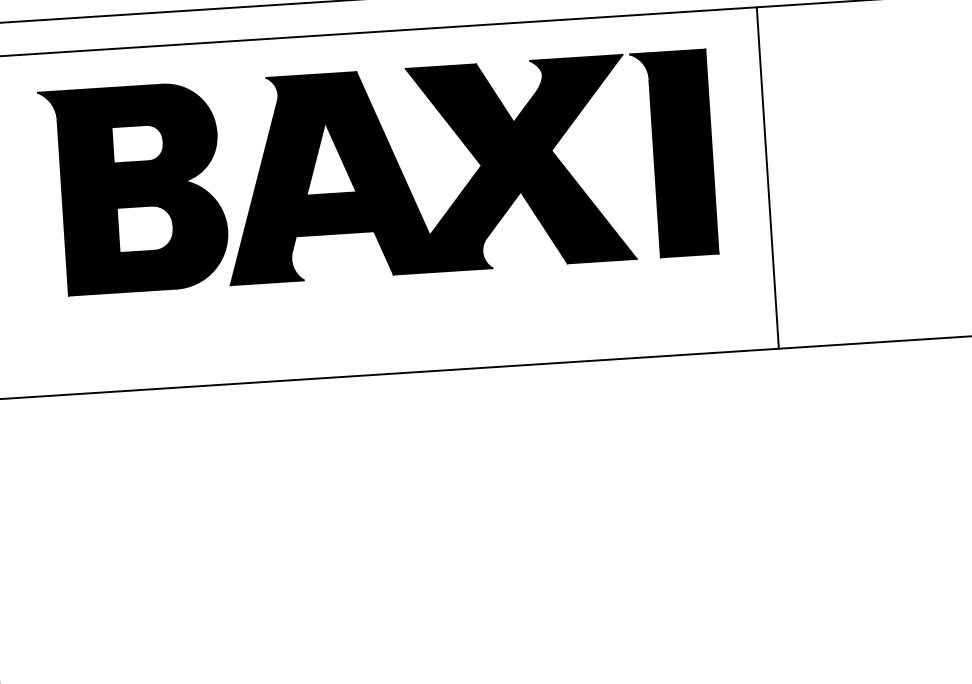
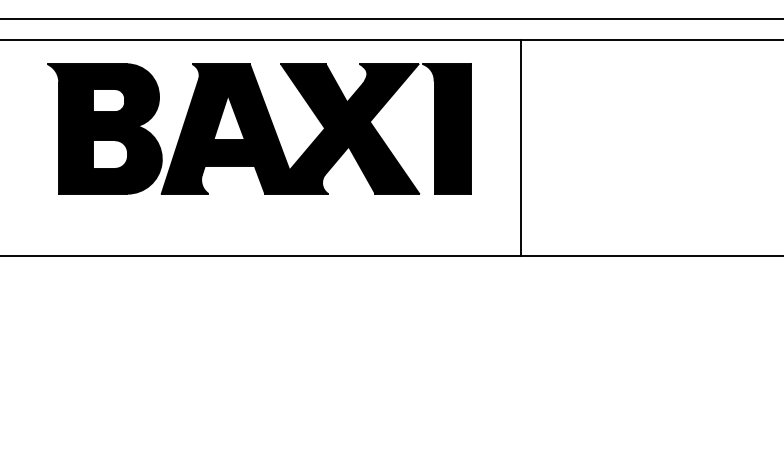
line: (768, 177) -> (521, 147), moved

